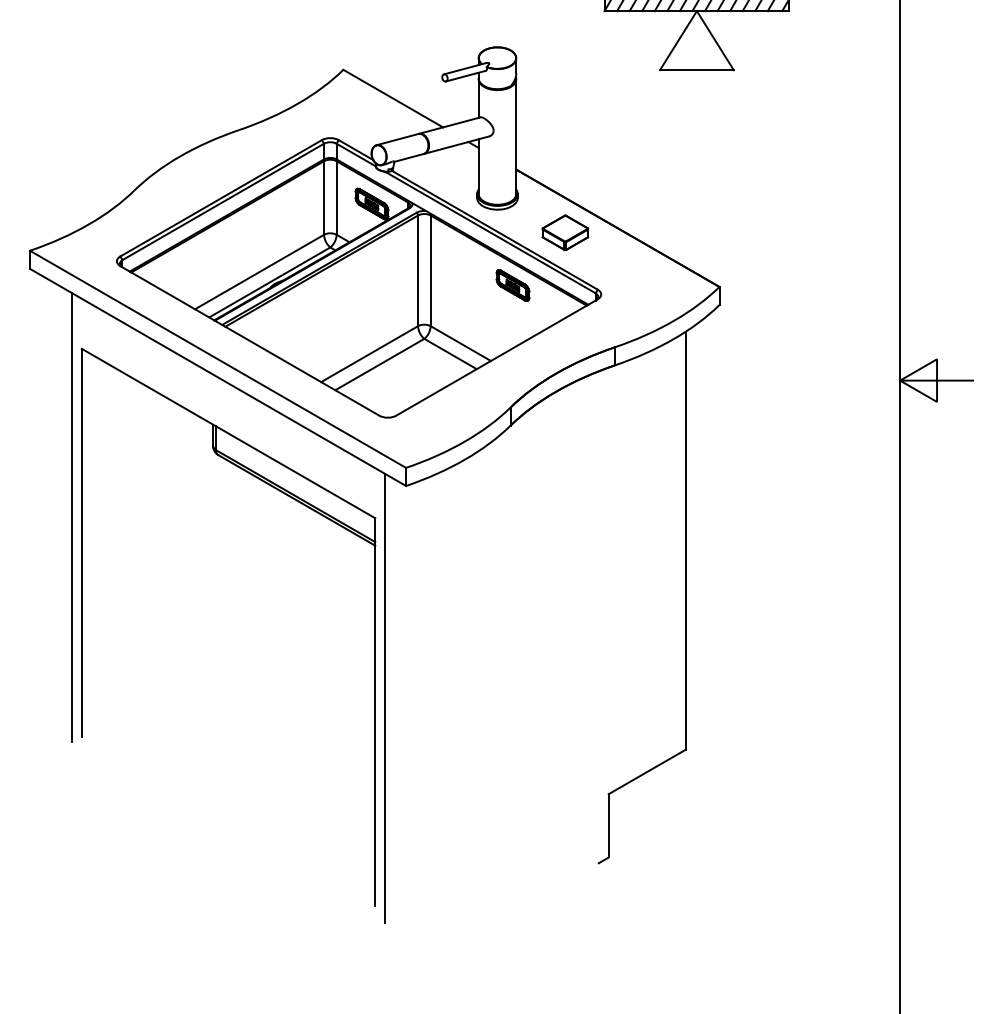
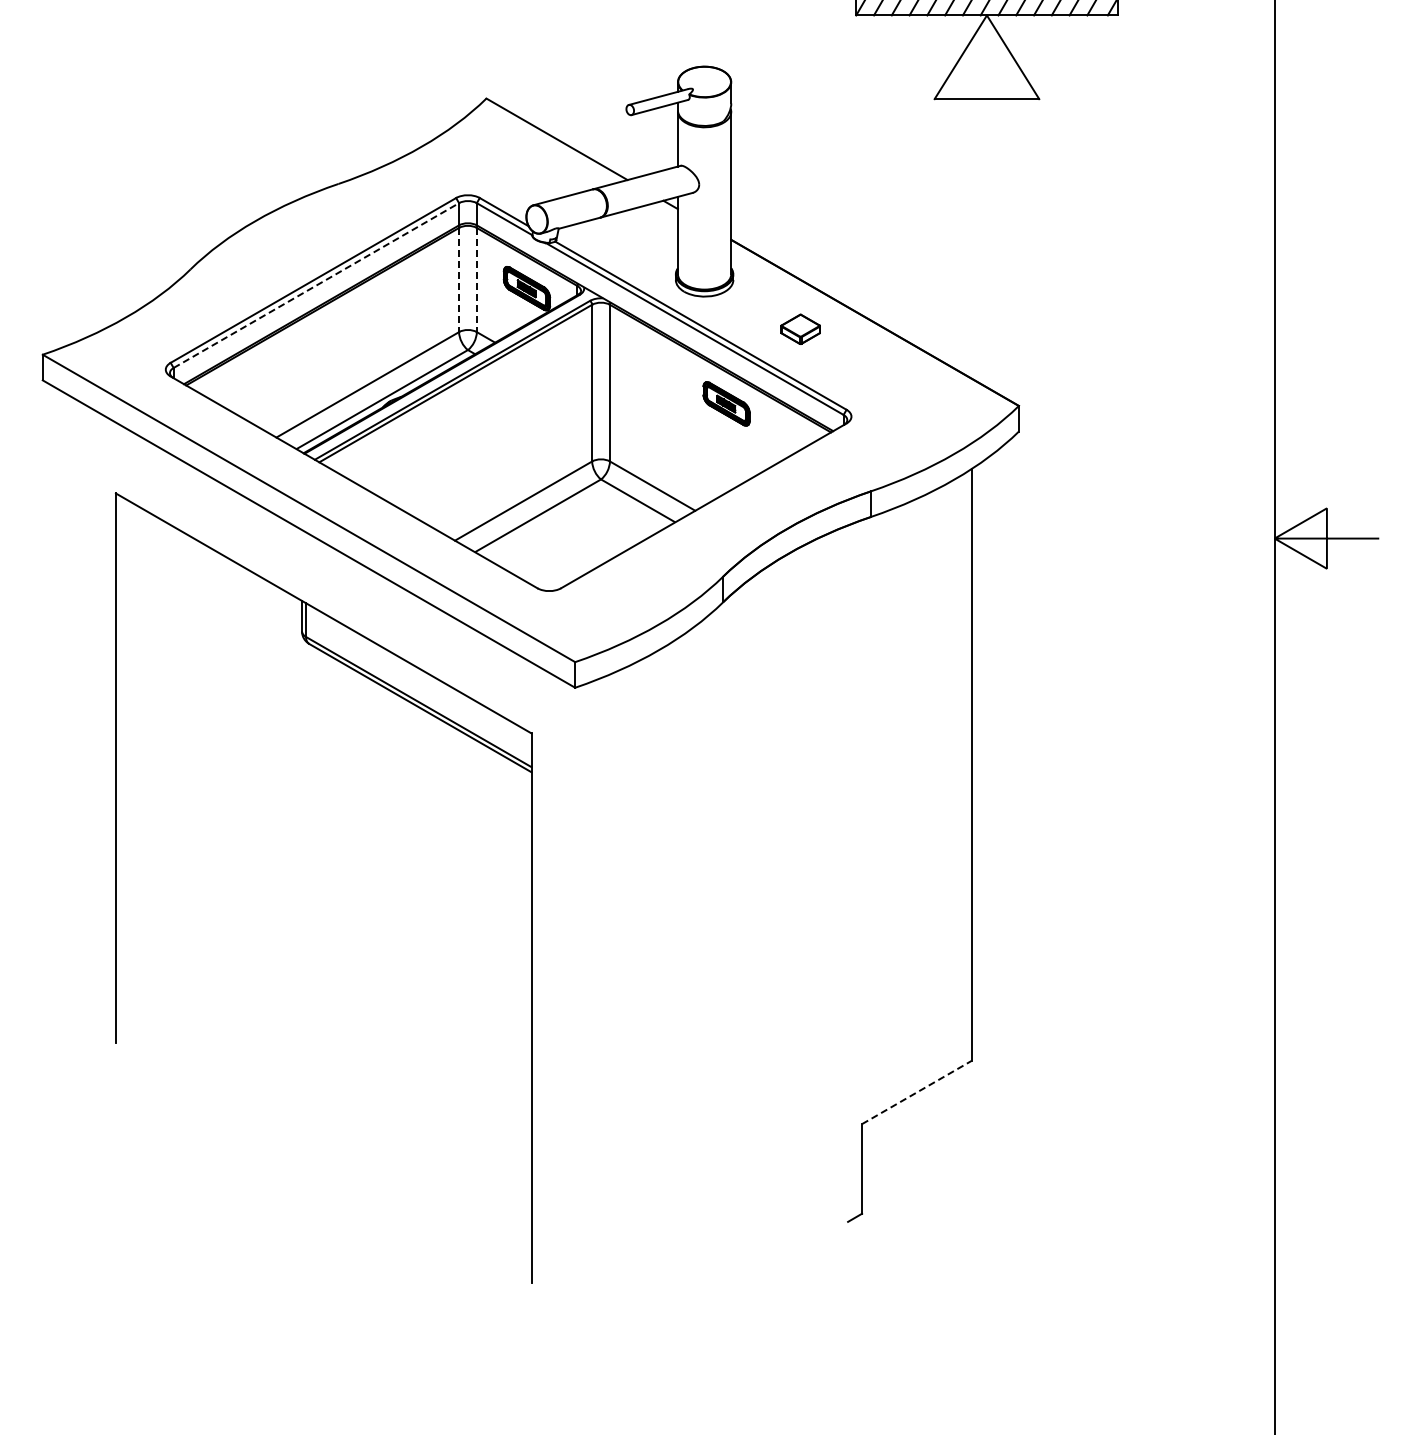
line: (324, 198) -> (459, 280), solid -> dashed
line: (336, 198) -> (476, 280), solid -> dashed
line: (223, 201) -> (316, 285), solid -> dashed
part: (565, 232) -> (800, 329), size x0.6
line: (71, 517) -> (101, 732), removed
line: (385, 698) -> (545, 988), removed
line: (647, 771) -> (917, 1092), solid -> dashed

